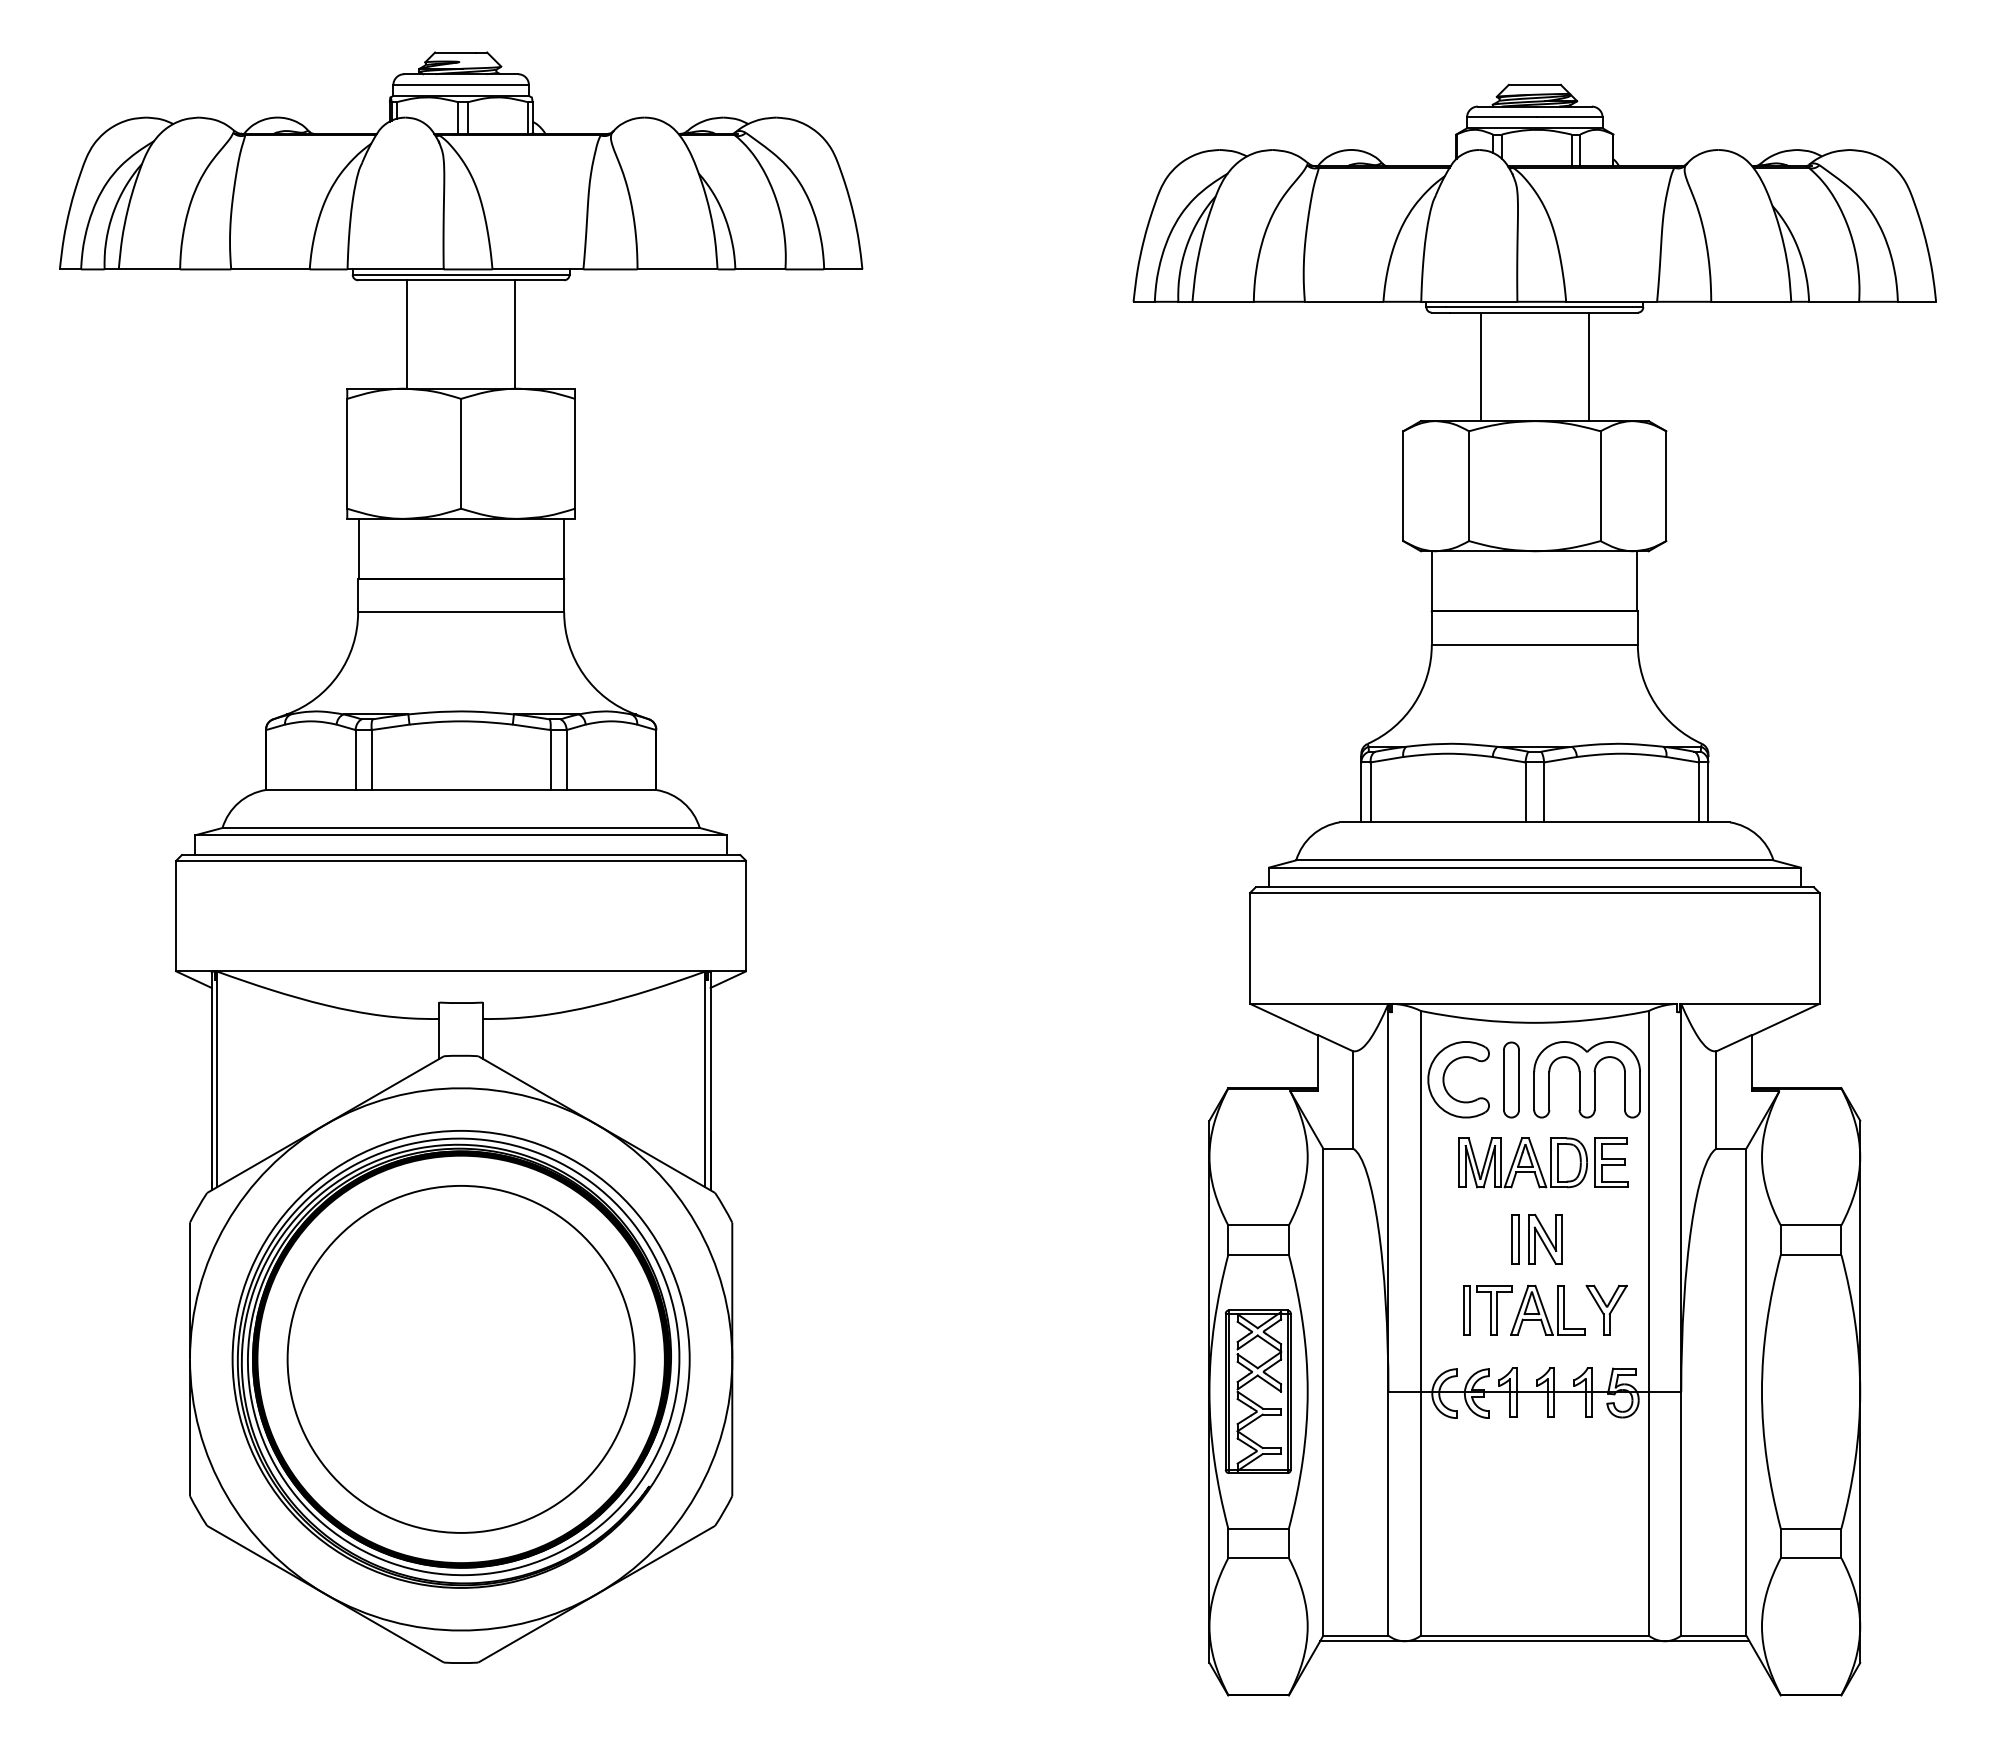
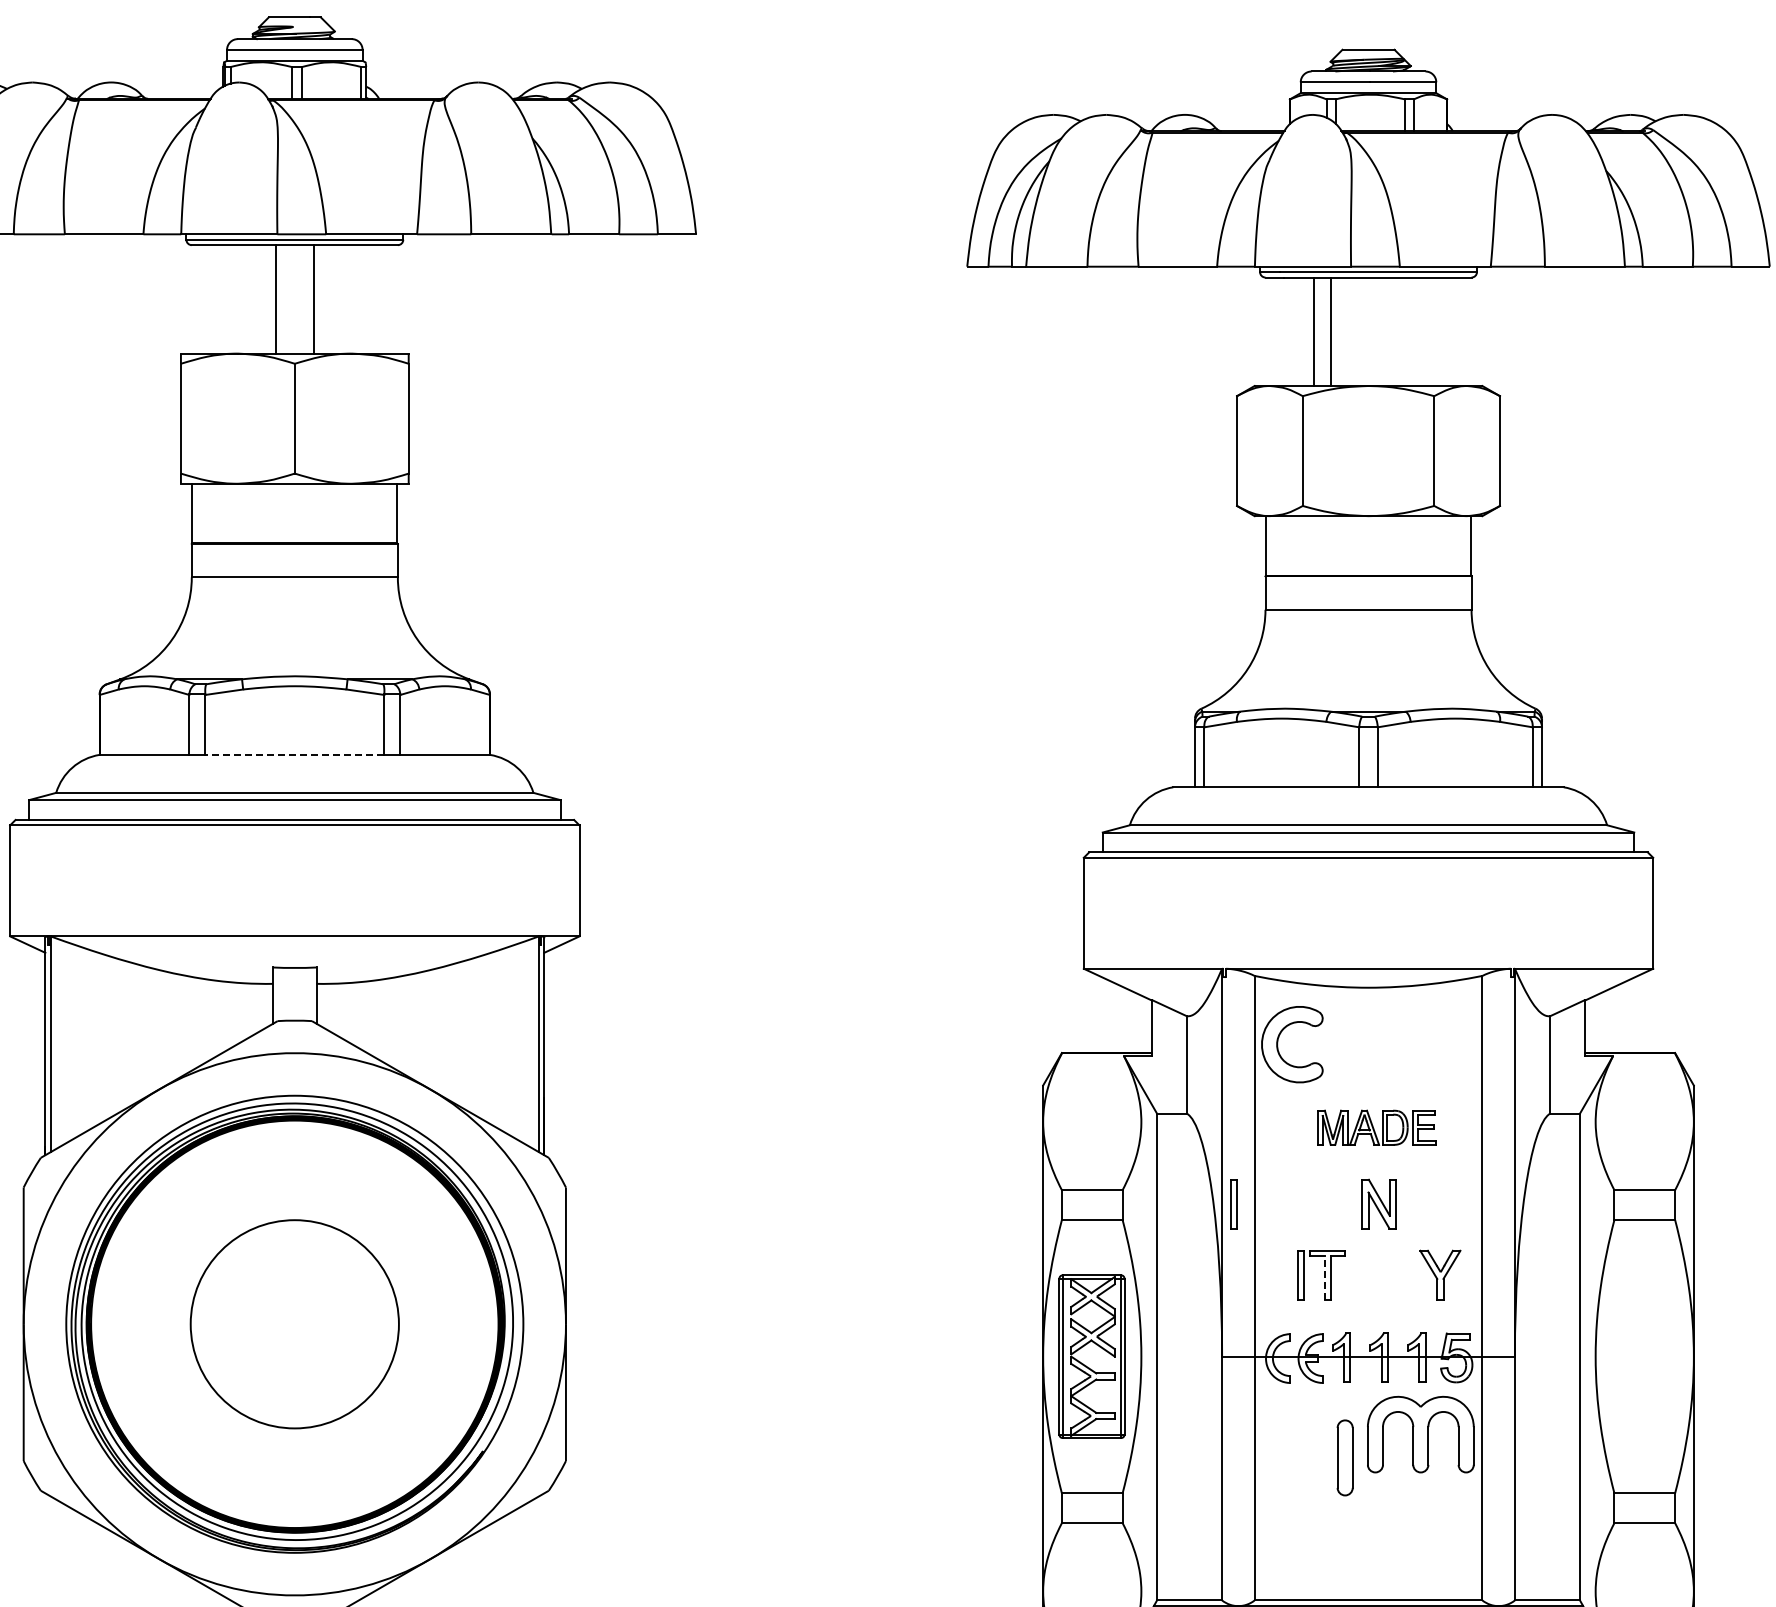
line: (406, 334) -> (313, 299), moved
line: (515, 334) -> (276, 299), moved
line: (1589, 366) -> (1331, 331), moved
line: (460, 790) -> (294, 755), solid -> dashed
part: (1511, 1079) -> (1345, 1457), moved
part: (1586, 1079) -> (1420, 1434), moved
part: (1543, 1162) -> (1377, 1127), size x0.7
part: (1515, 1239) -> (1234, 1204), moved
part: (1547, 1310) -> (1381, 1275), removed
line: (1490, 1313) -> (1324, 1278), solid -> dashed
circle: (460, 1358) -> (294, 1323), size x0.6

